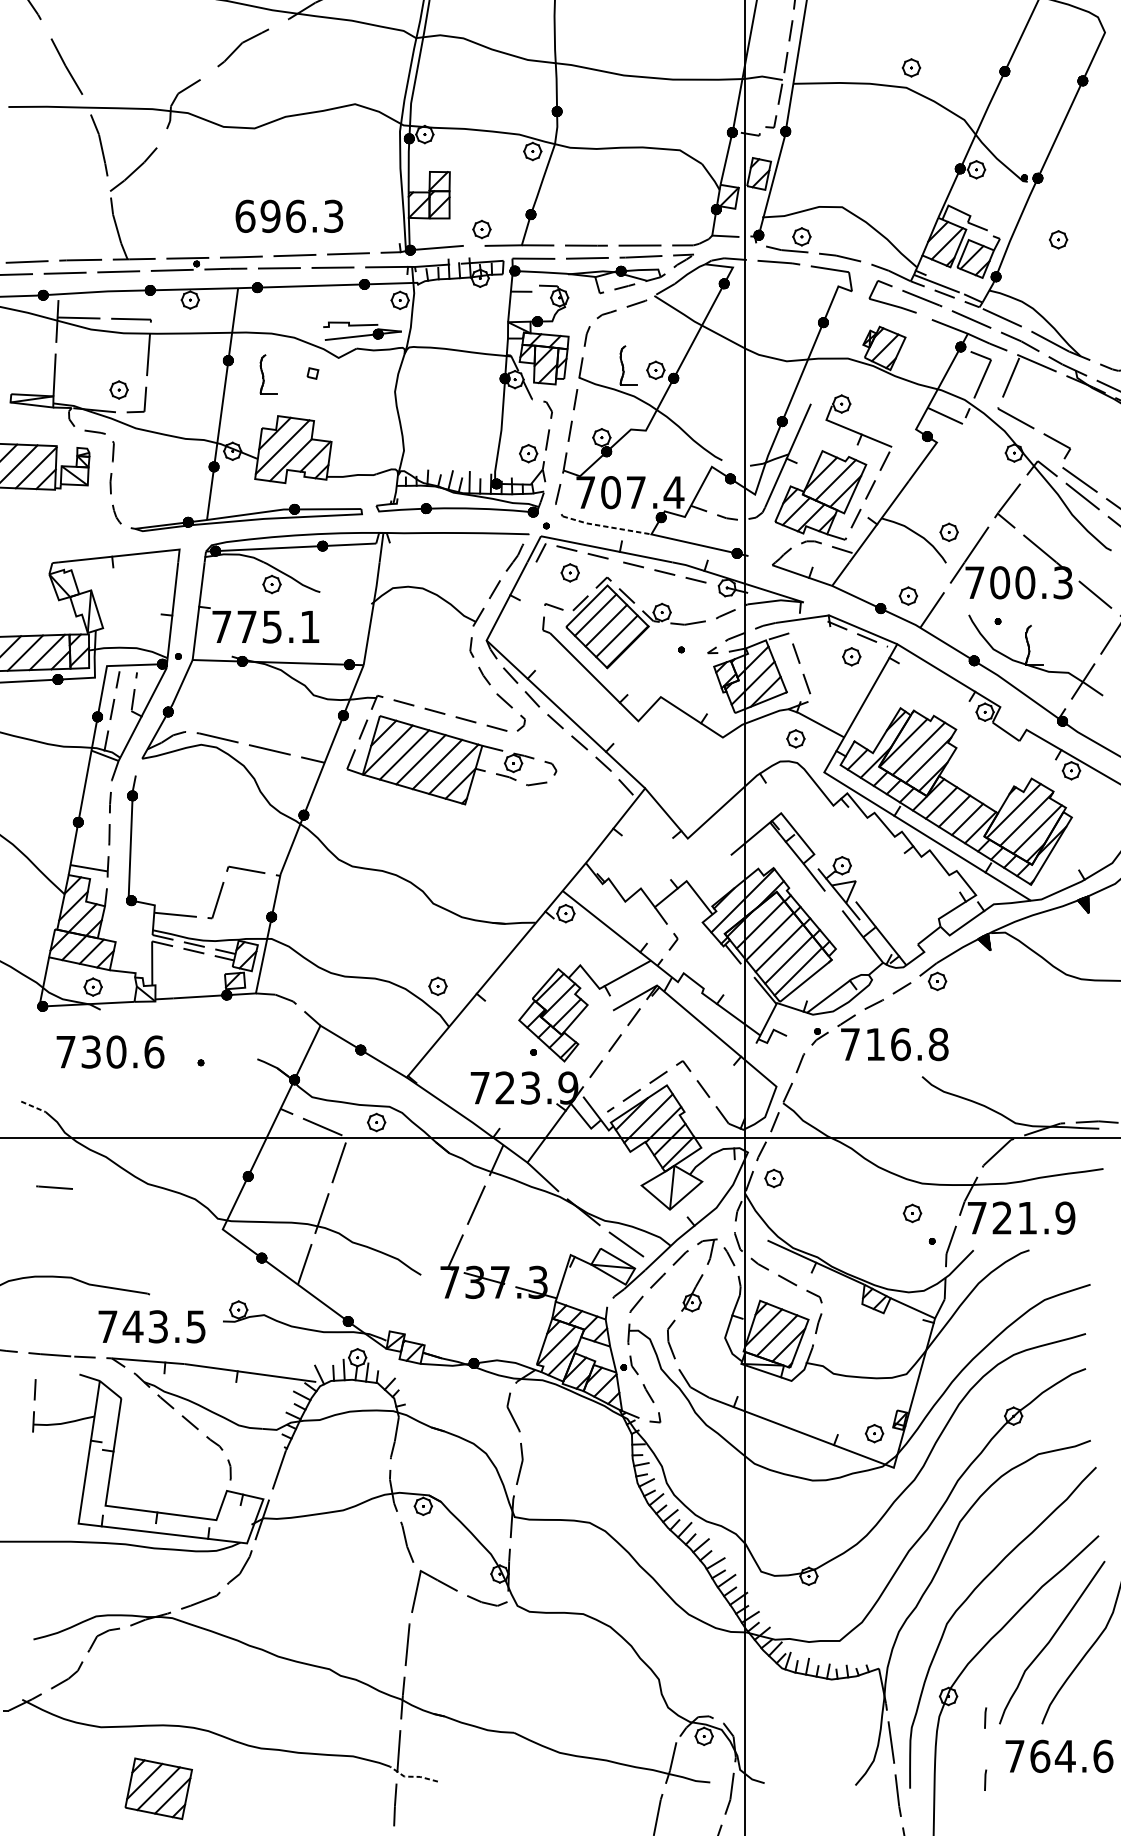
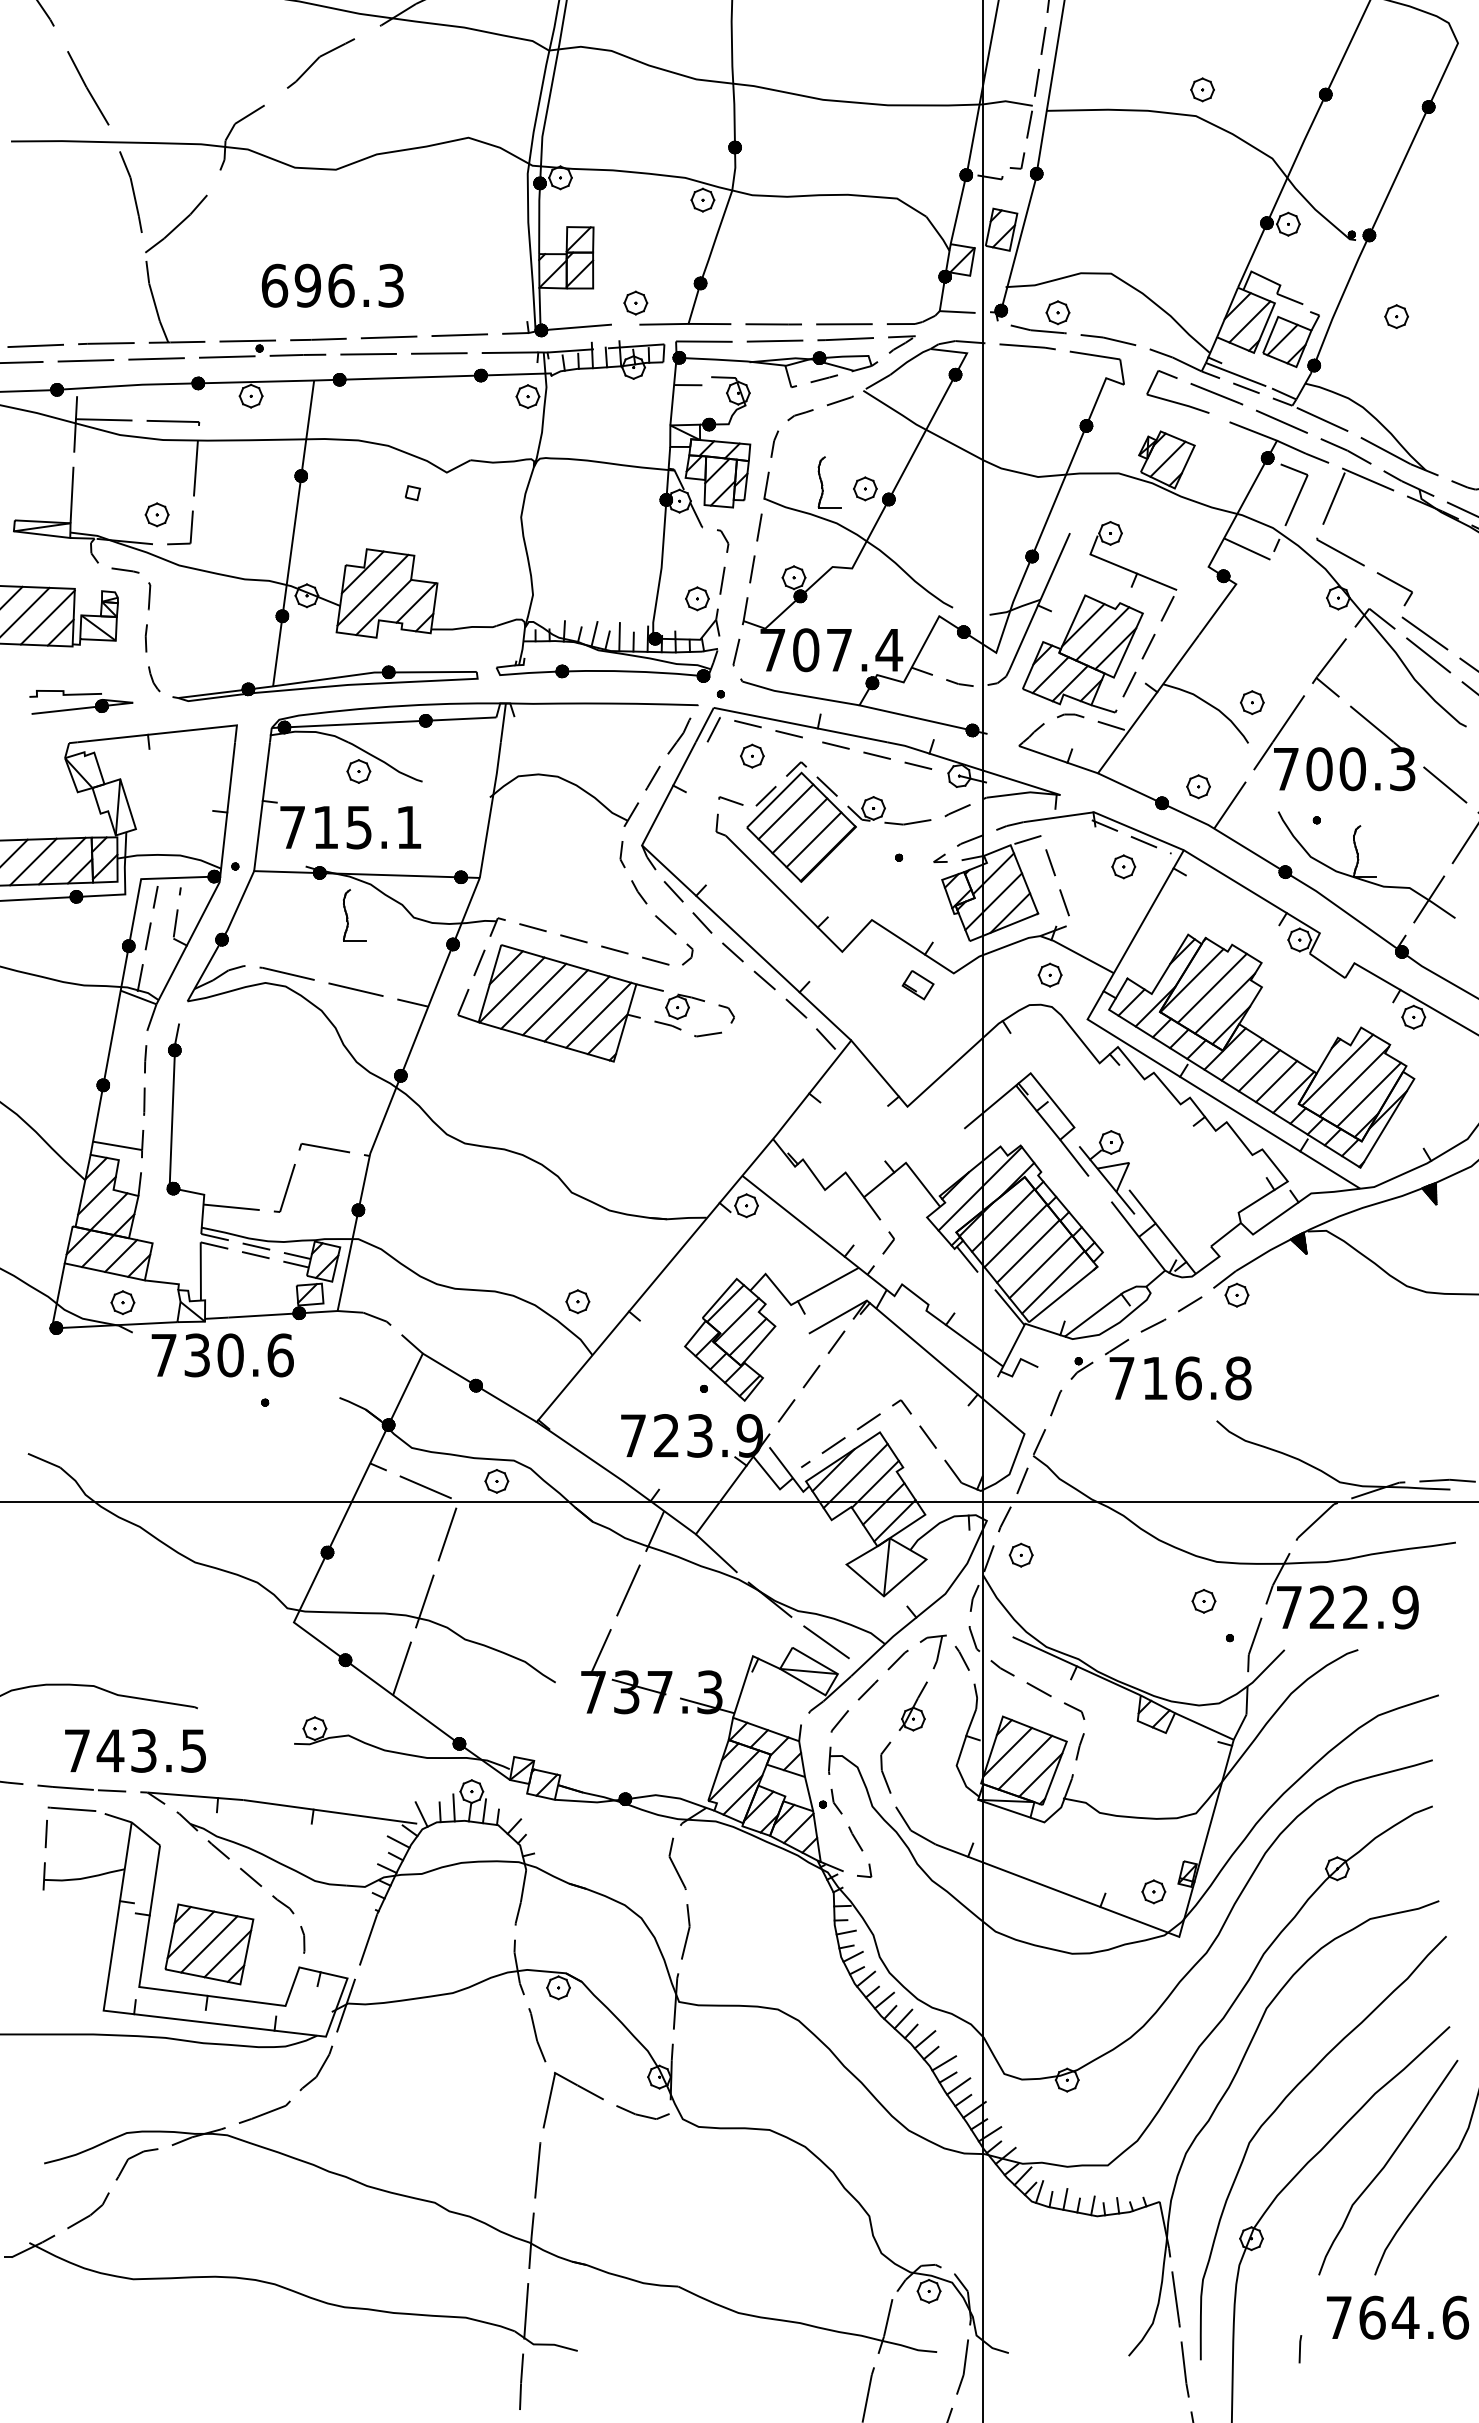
text: (289, 216) -> (332, 285), moved
part: (362, 331) -> (81, 702), moved
part: (264, 376) -> (348, 917), moved
line: (605, 526) -> (799, 695), dashed -> solid
text: (246, 626) -> (325, 827), 775.1 -> 715.1
part: (695, 746) -> (917, 985), added
text: (110, 1052) -> (222, 1355), moved
line: (33, 1106) -> (44, 1460), dashed -> solid
line: (54, 1187) -> (71, 1808), moved
text: (1027, 1217) -> (1355, 1606), 721.9 -> 722.9
text: (151, 1326) -> (135, 1750), moved
line: (985, 1718) -> (1300, 2267), removed
line: (412, 1776) -> (544, 2344), dashed -> solid
part: (158, 1788) -> (209, 1944), moved

